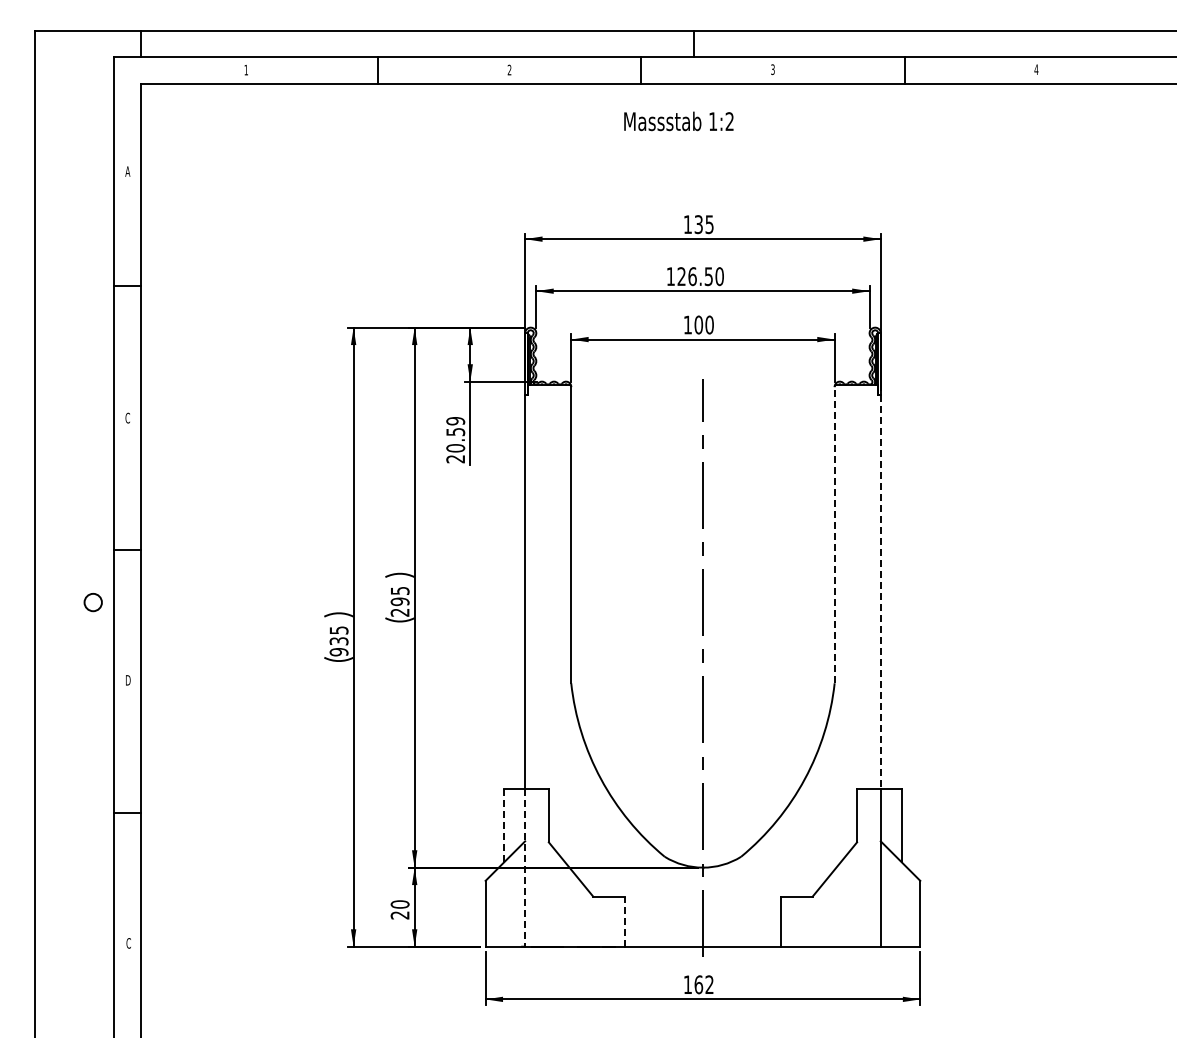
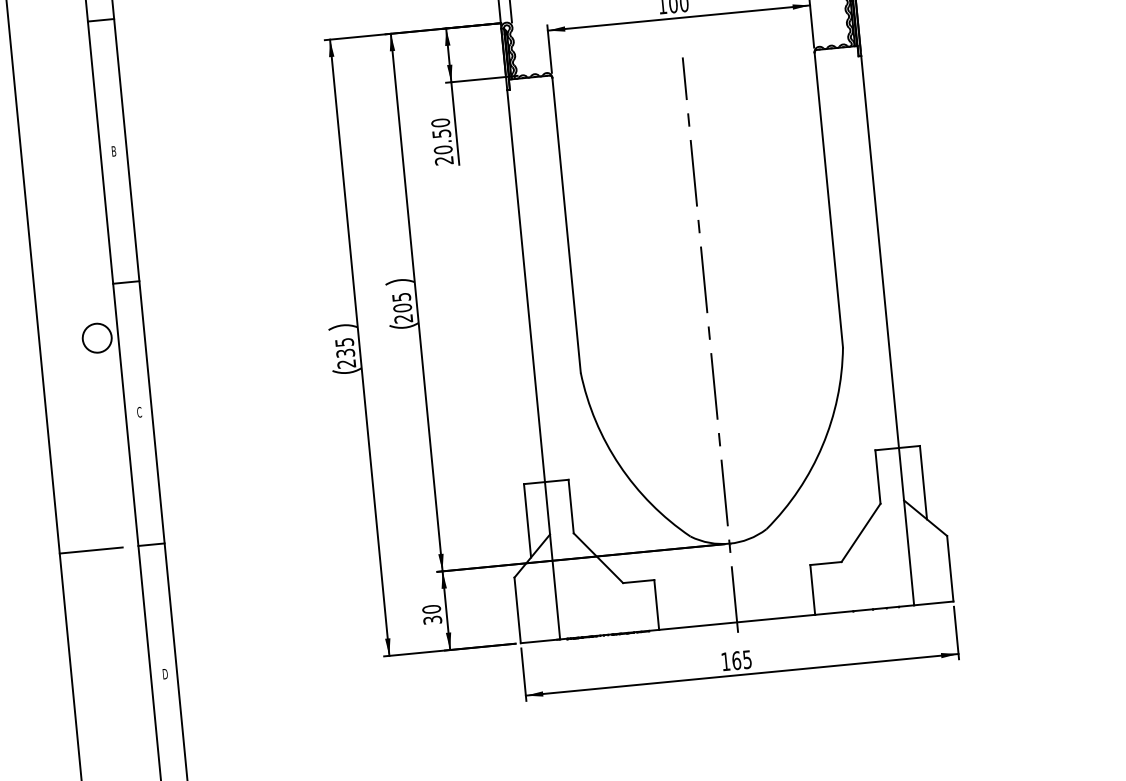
text: (127, 417) -> (113, 150), C -> B
text: (455, 421) -> (440, 123), 20.59 -> 20.50
line: (834, 534) -> (828, 199), dashed -> solid
line: (880, 591) -> (879, 251), dashed -> solid
text: (400, 601) -> (402, 307), 295 -> 205
circle: (92, 602) -> (96, 338), size x1.67
text: (338, 652) -> (346, 364), 935 -> 235
text: (128, 680) -> (139, 412), D -> C
line: (66, 813) -> (90, 550), added
line: (504, 825) -> (527, 520), dashed -> solid
line: (525, 868) -> (552, 561), dashed -> solid
text: (400, 915) -> (433, 620), 20 -> 30
line: (624, 921) -> (656, 604), dashed -> solid
text: (128, 943) -> (165, 674), C -> D
text: (709, 984) -> (747, 659), 162 -> 165

